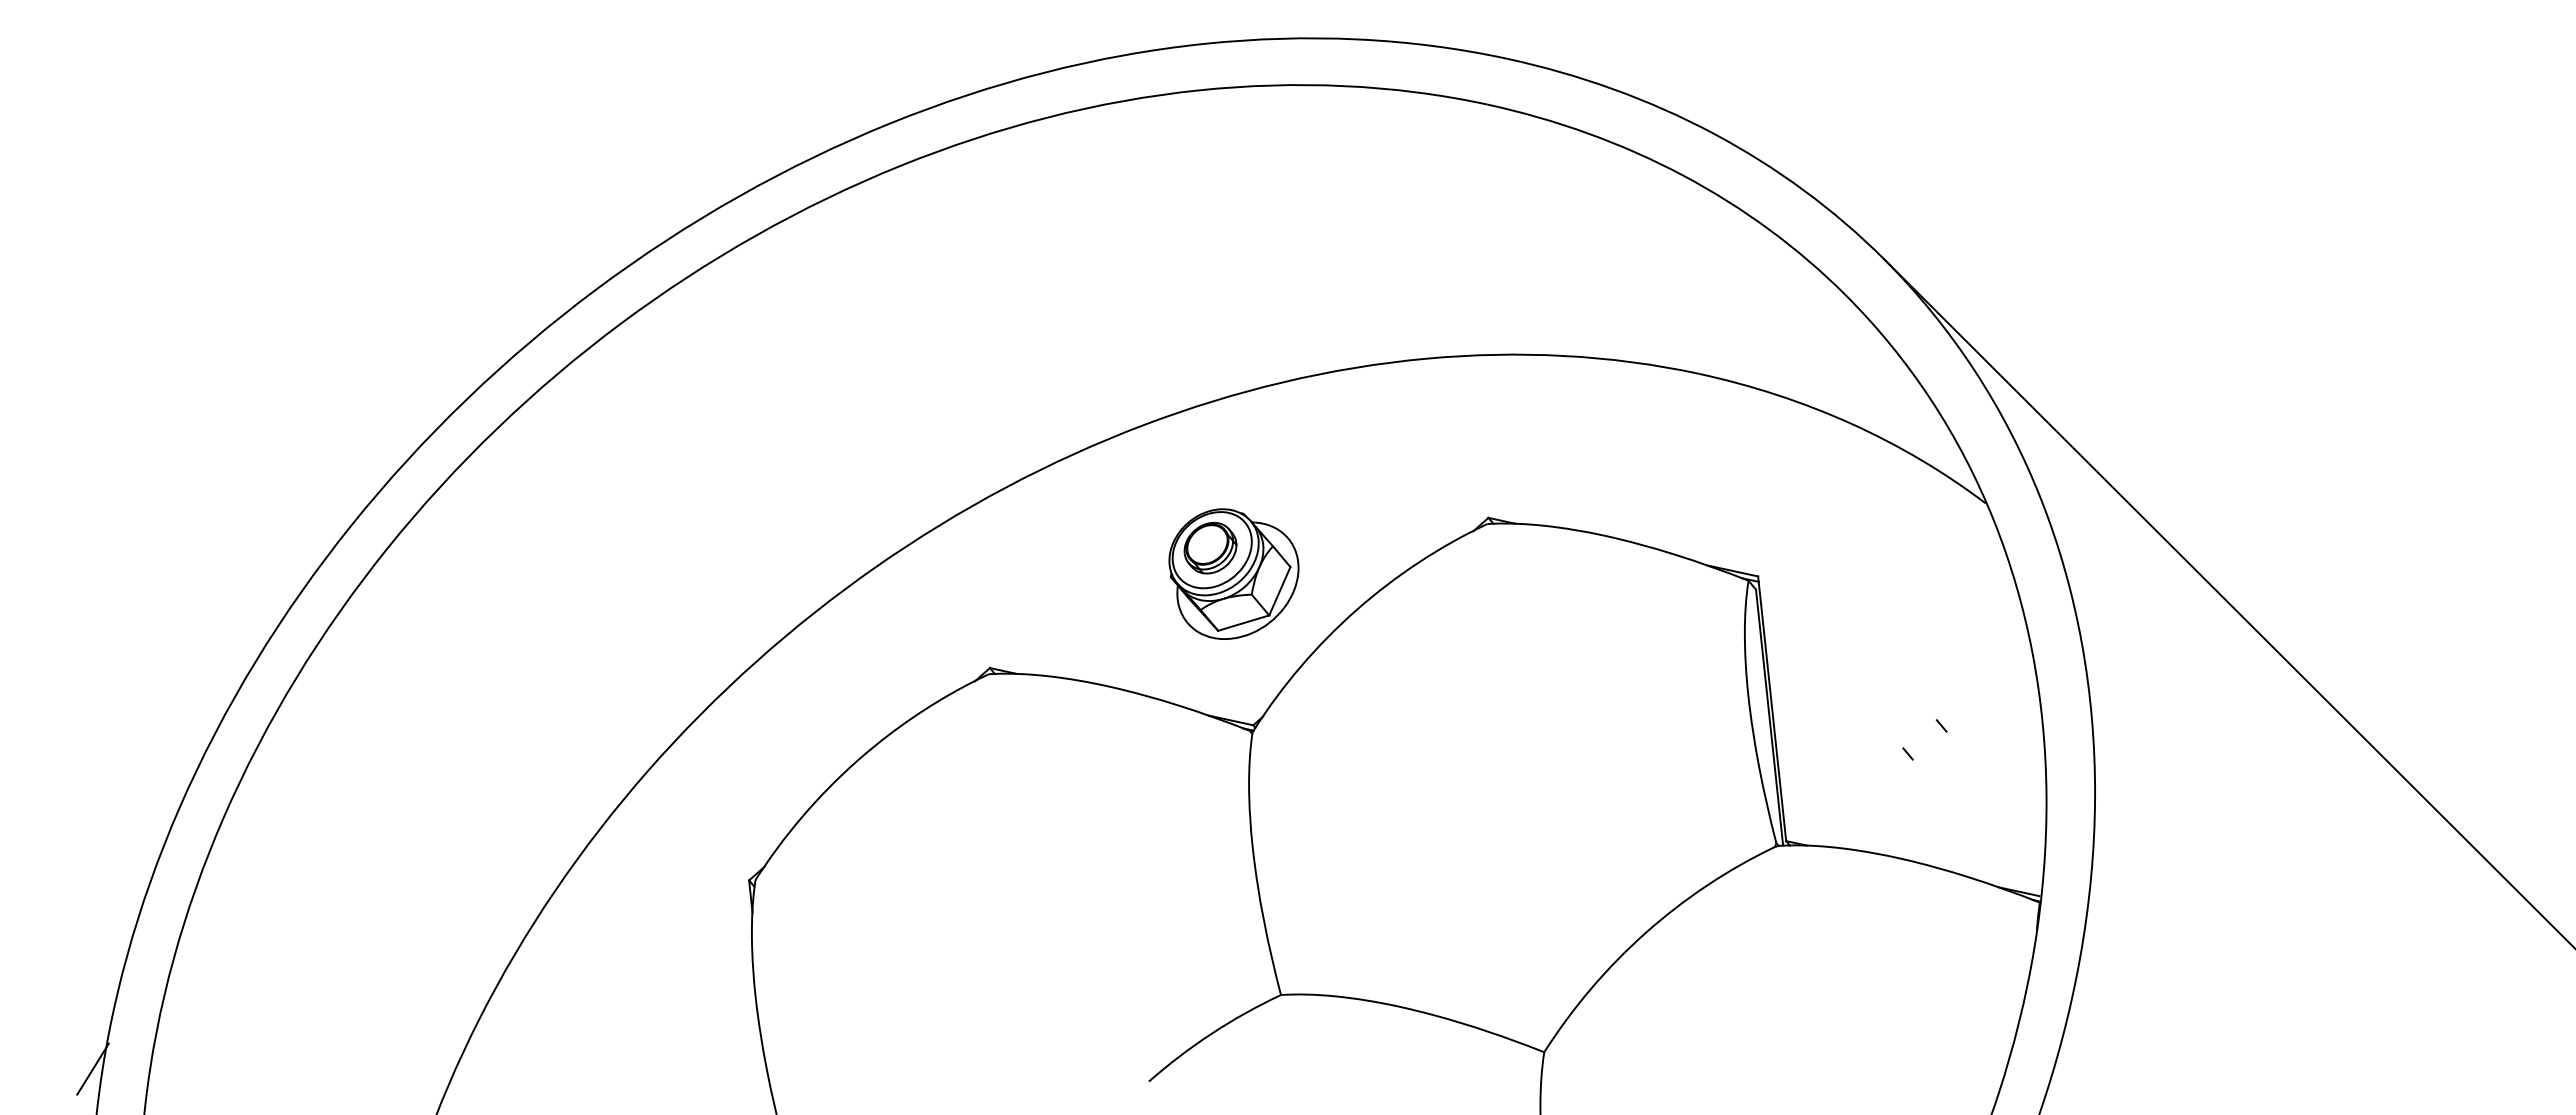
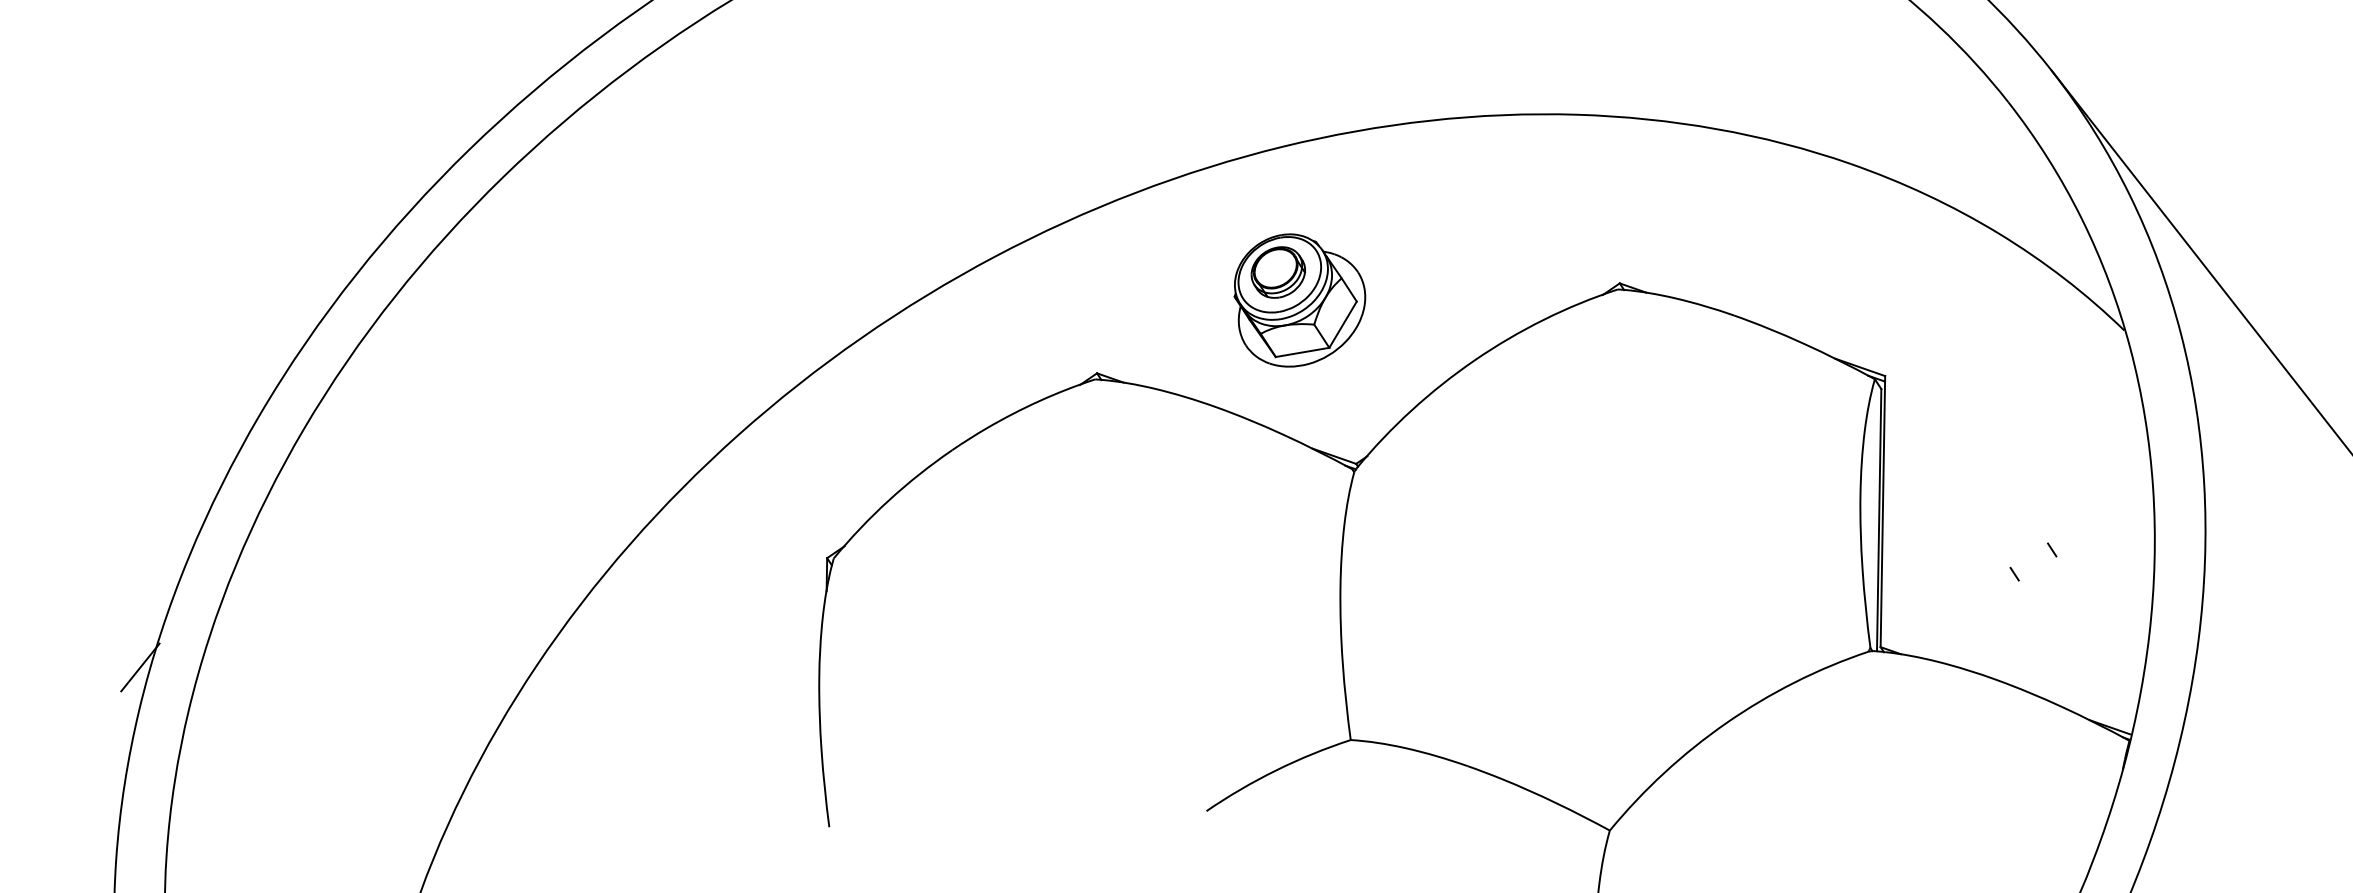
part: (1233, 573) -> (1298, 301), moved

